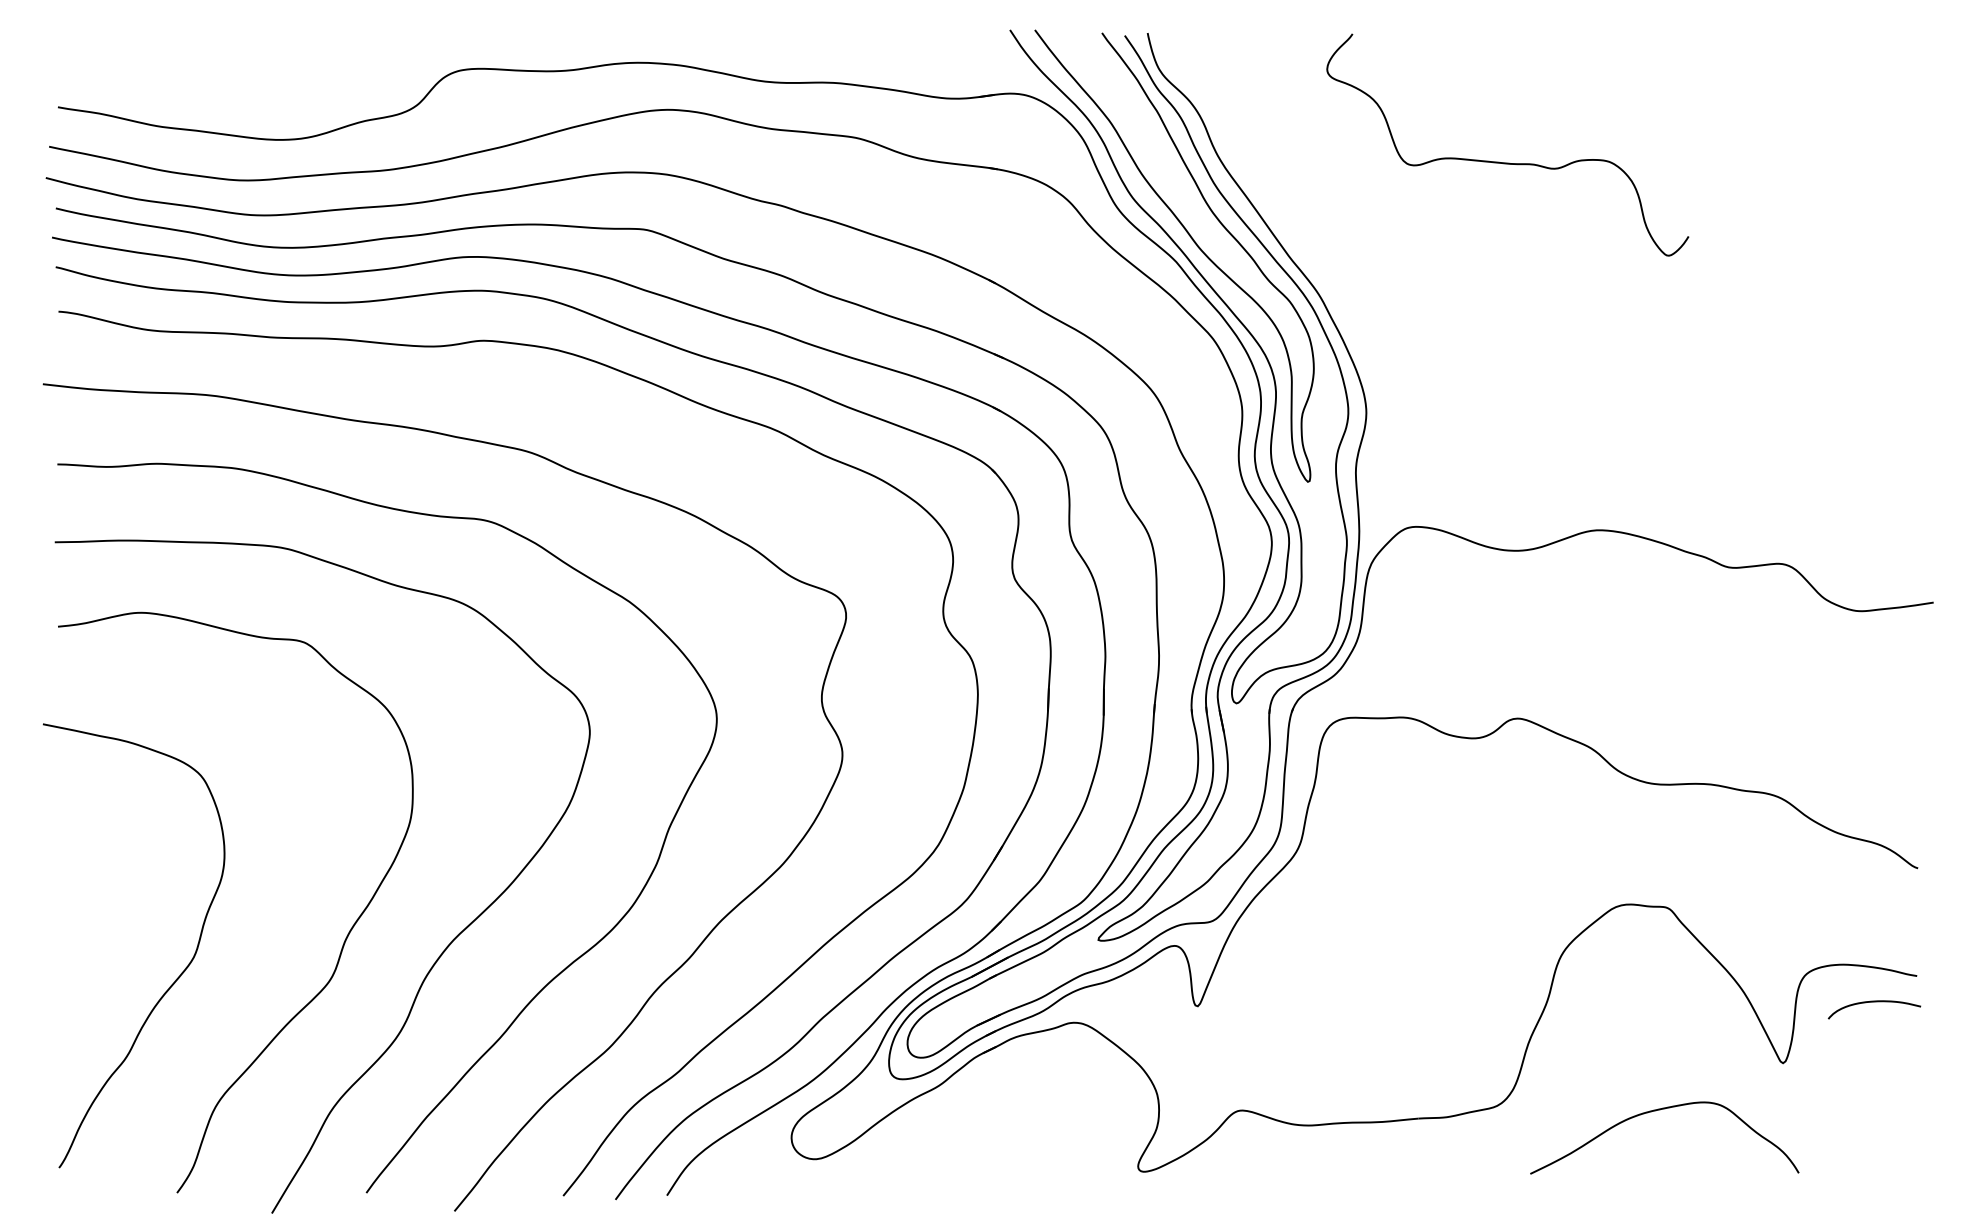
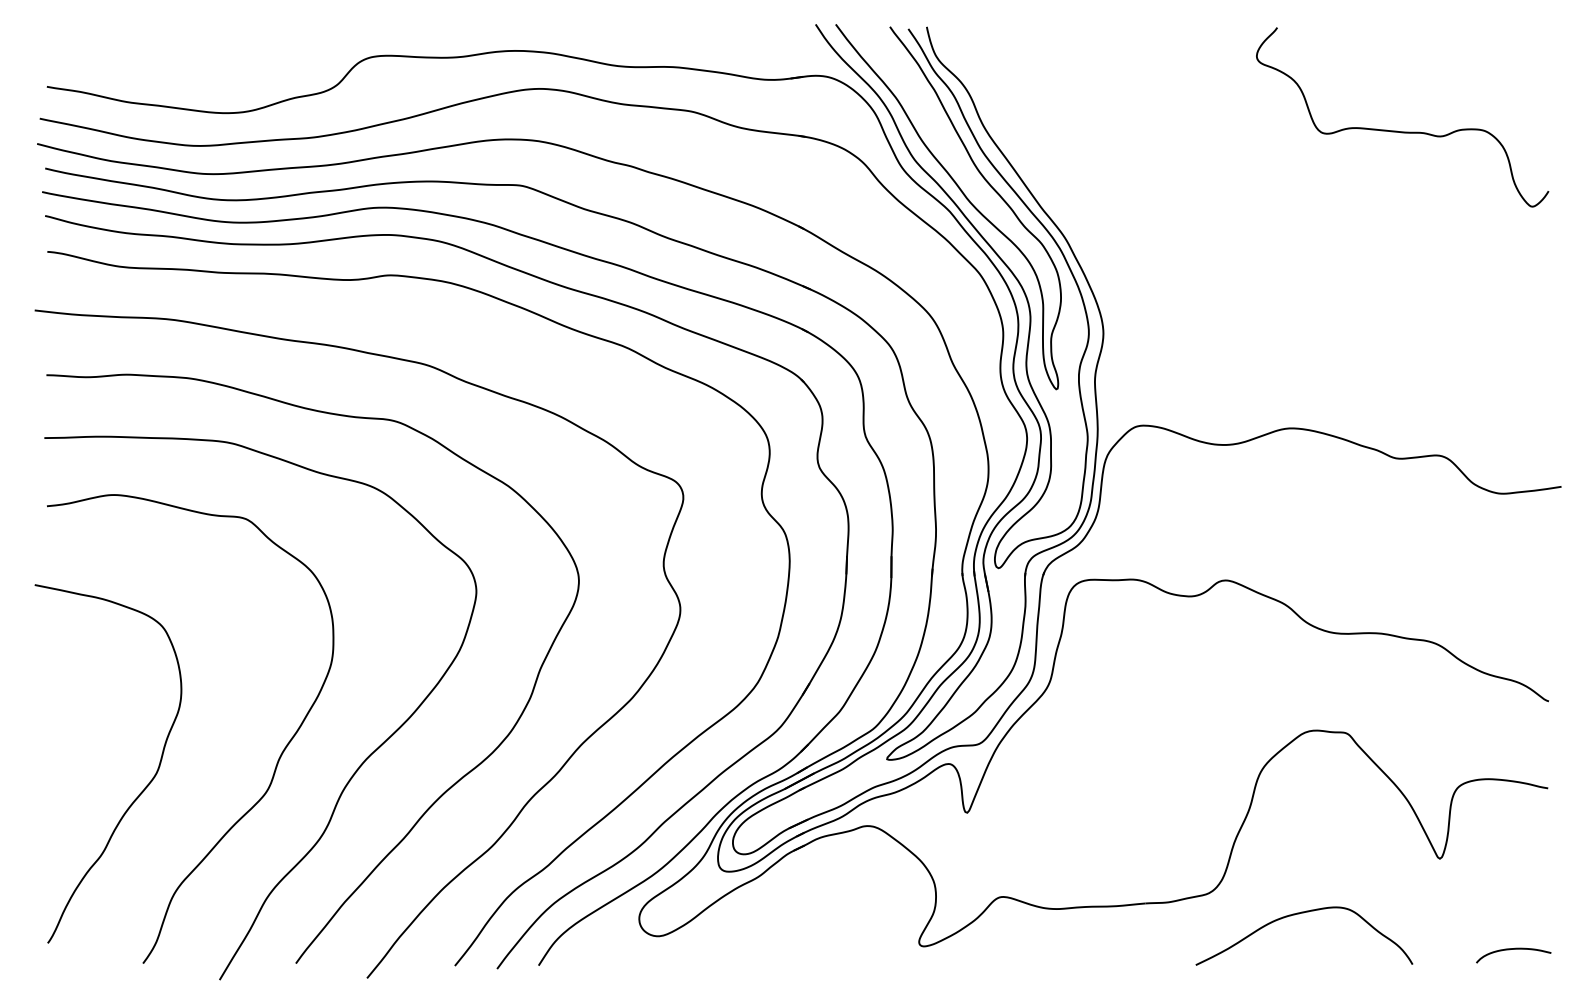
curve: (1501, 161) -> (1397, 130), moved
curve: (1874, 1002) -> (1513, 949), moved
curve: (1658, 1111) -> (1299, 914), moved

